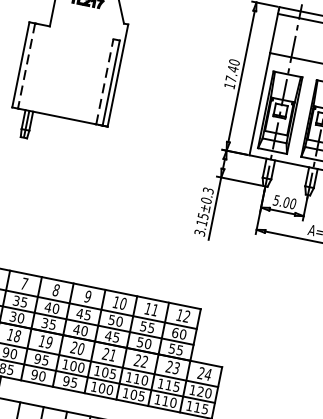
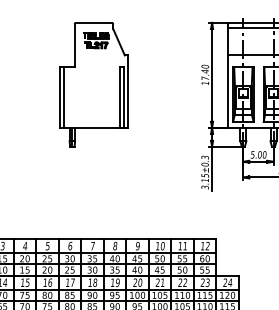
line: (26, 67) -> (64, 98), dashed -> solid
line: (104, 81) -> (119, 97), dashed -> solid

